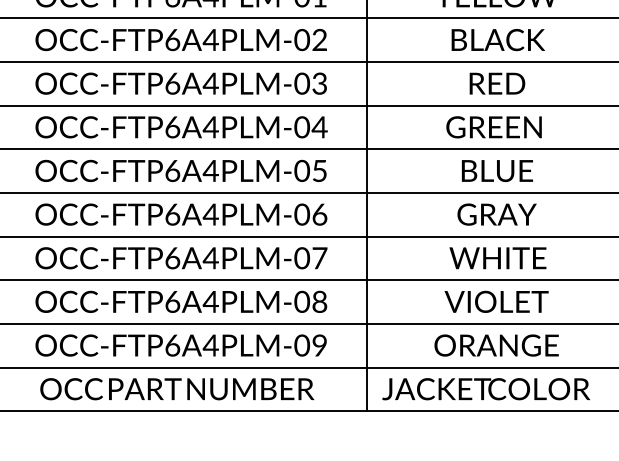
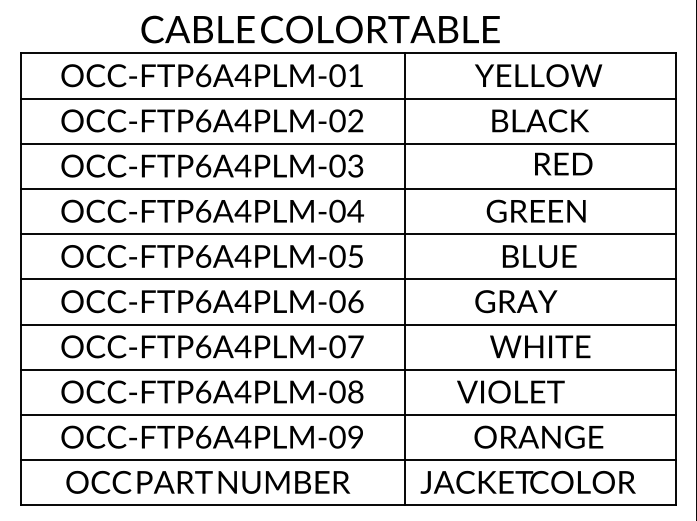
text: (497, 83) -> (563, 163), moved
text: (497, 214) -> (516, 301), moved
text: (496, 301) -> (510, 391), moved

